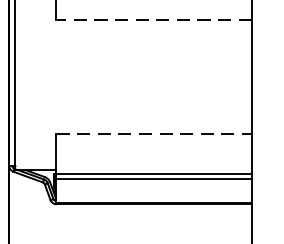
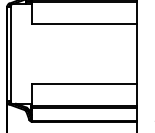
line: (154, 19) -> (84, 23), dashed -> solid
line: (155, 134) -> (85, 84), dashed -> solid

